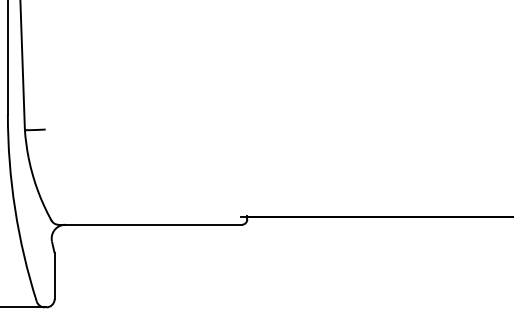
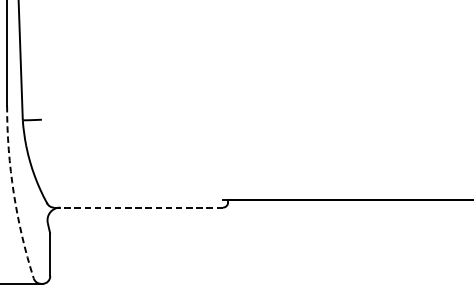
arc: (15, 209) -> (14, 193), solid -> dashed
line: (150, 224) -> (138, 207), solid -> dashed

